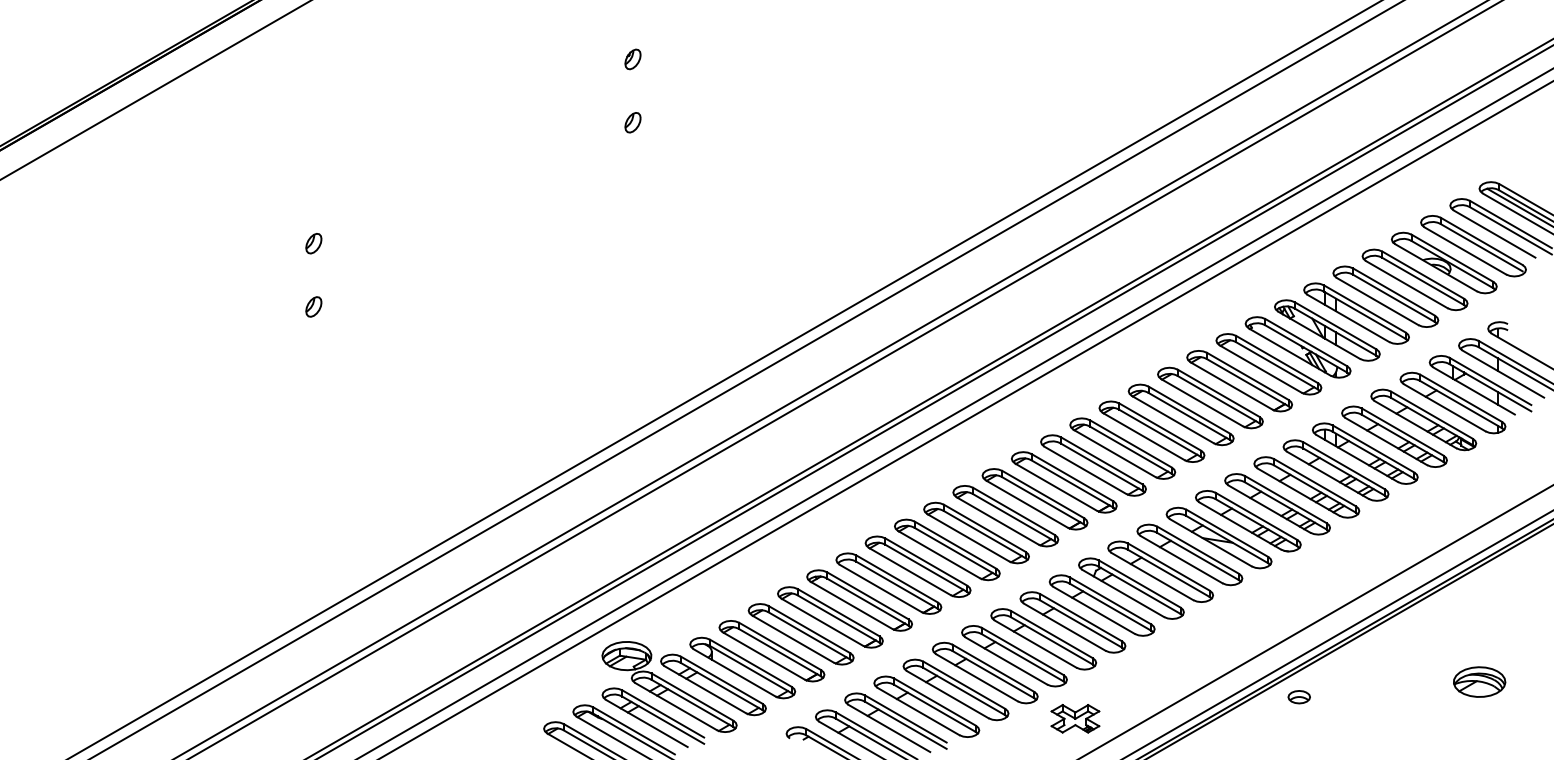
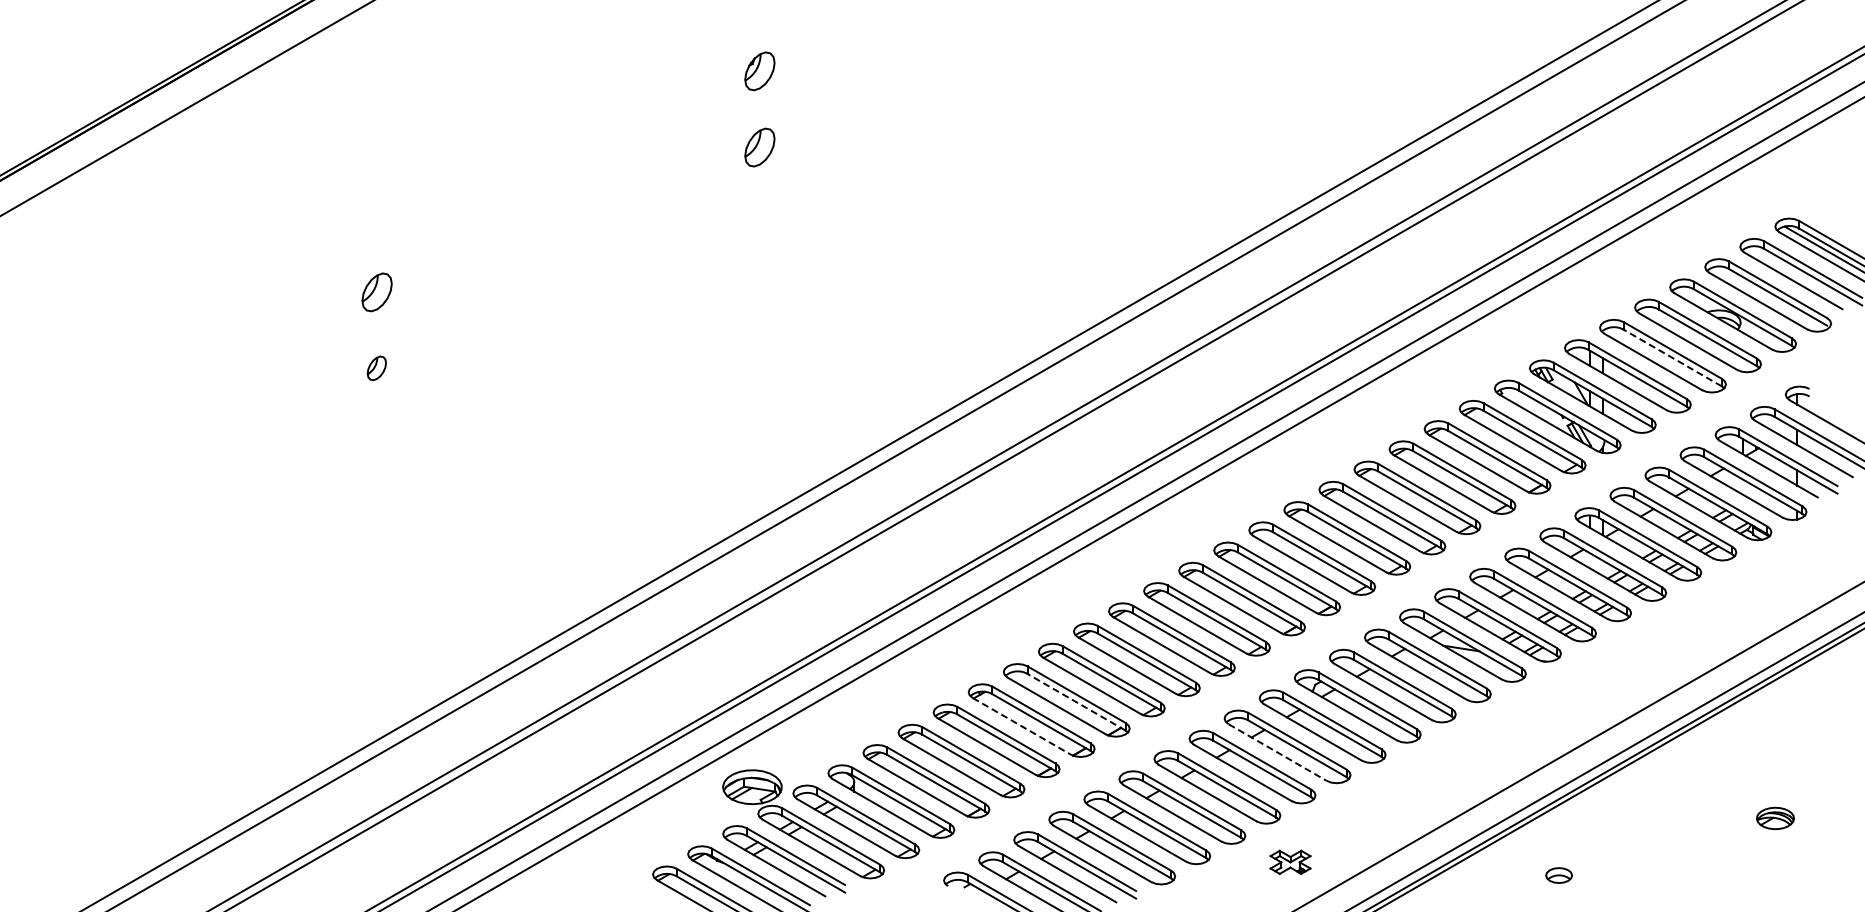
part: (632, 59) -> (759, 71), size x1.6
part: (632, 122) -> (759, 146), size x1.6
part: (313, 243) -> (376, 292), size x1.6
line: (1393, 298) -> (1672, 358), solid -> dashed
line: (897, 585) -> (1076, 702), solid -> dashed
line: (851, 605) -> (1021, 726), solid -> dashed
line: (1064, 627) -> (1277, 752), solid -> dashed
part: (1479, 682) -> (1775, 818), size x0.6
part: (1298, 697) -> (1558, 875), moved
part: (1075, 717) -> (1290, 861), size x0.7

